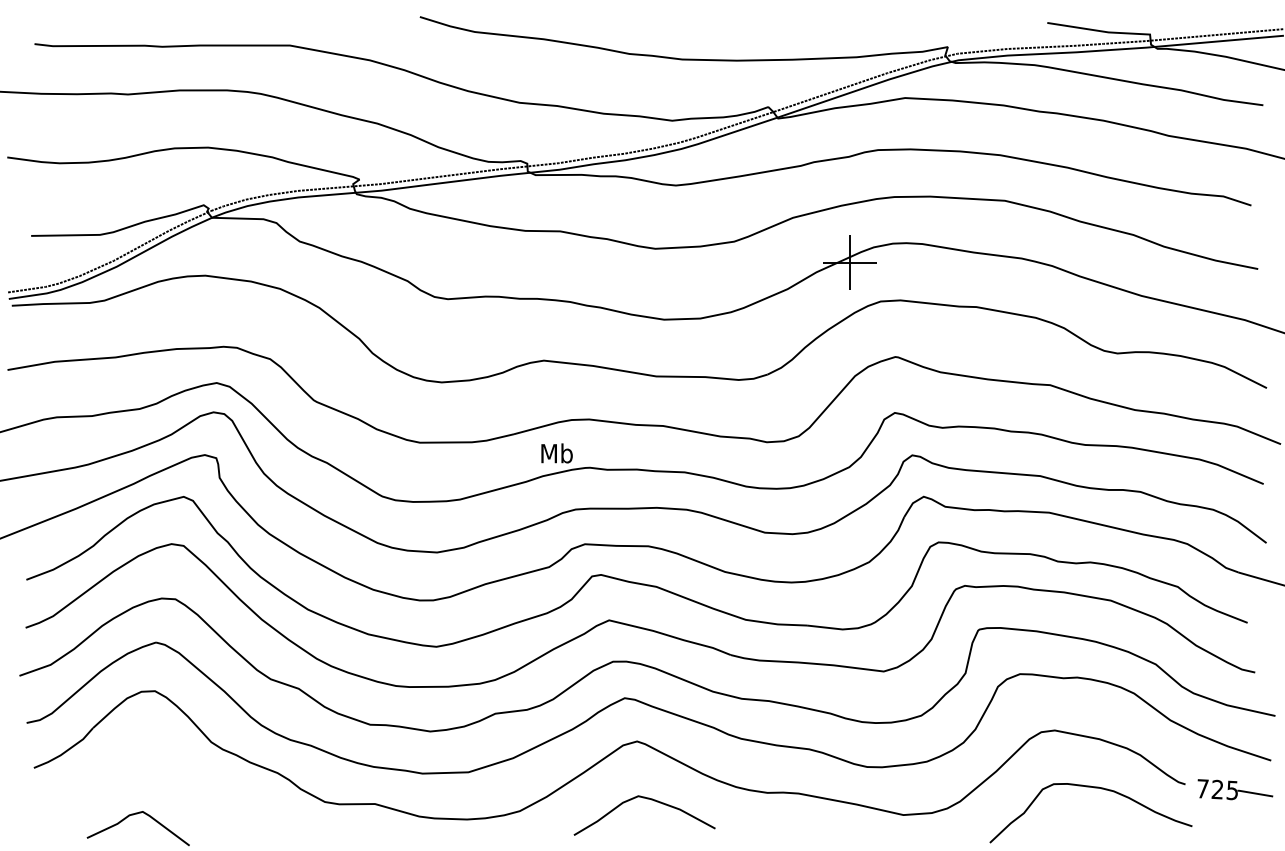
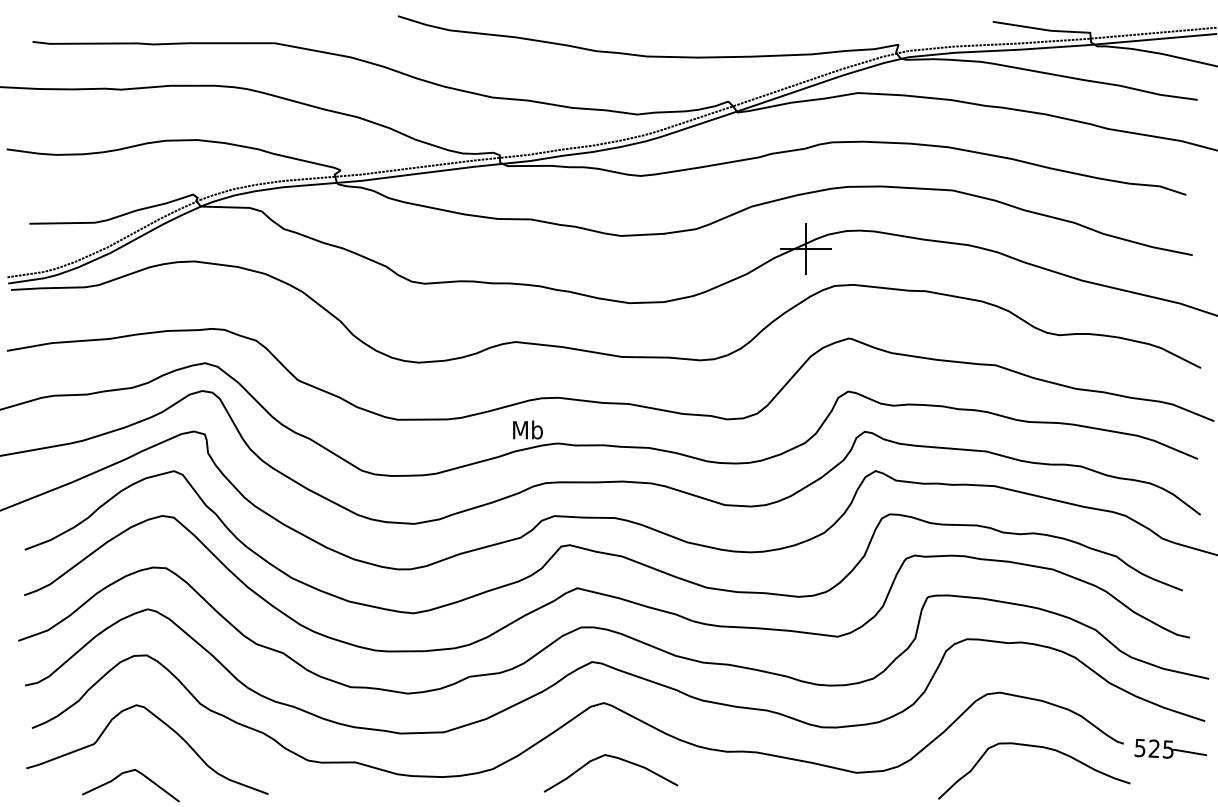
curve: (174, 765) -> (165, 725), added
text: (1202, 789) -> (1139, 748), 725 -> 525

